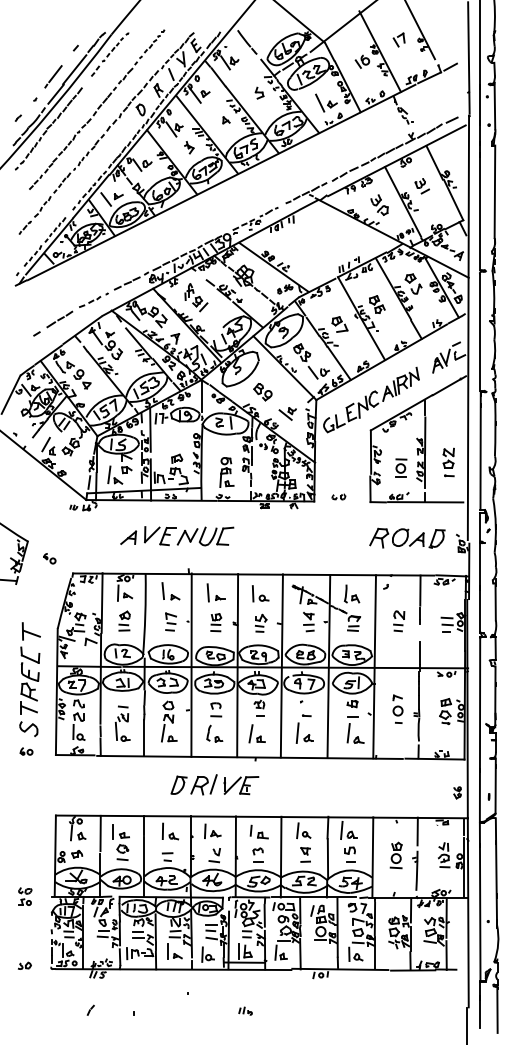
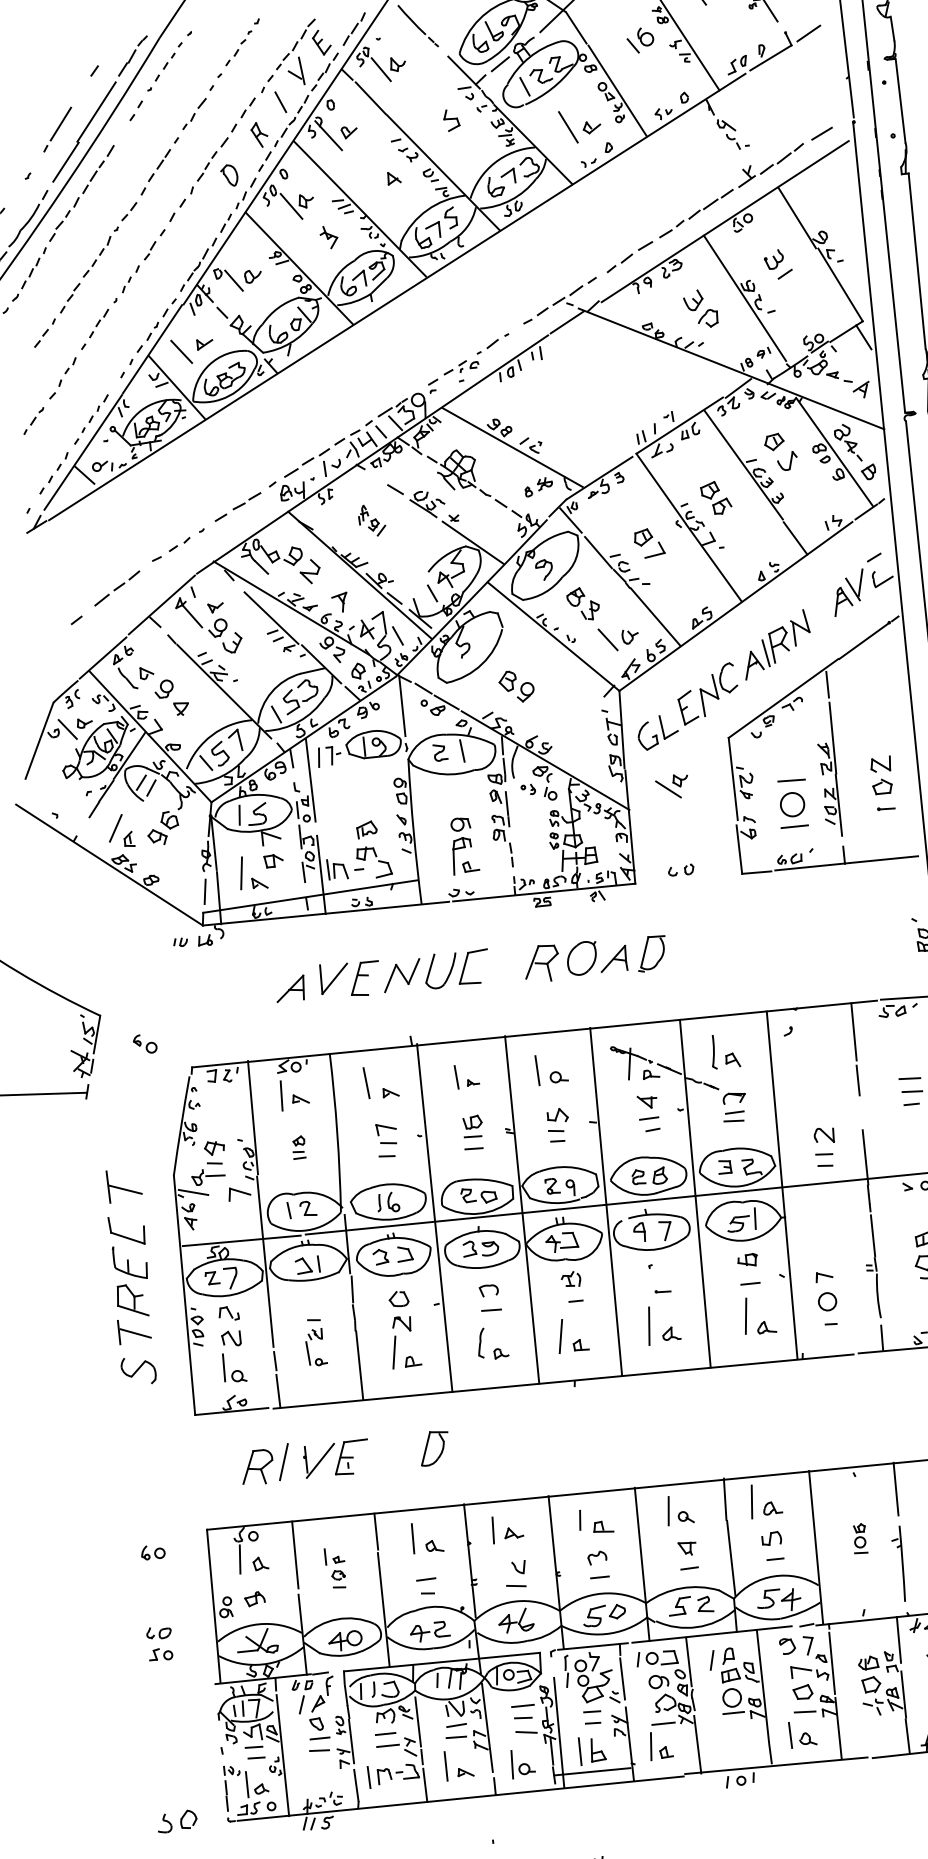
part: (196, 297) -> (372, 520), size x0.6
part: (287, 413) -> (671, 786), moved
part: (401, 467) -> (794, 802), size x1.4
part: (407, 537) -> (595, 956), moved
part: (215, 592) -> (465, 1075), size x0.7
part: (124, 620) -> (298, 1146), size x0.6
part: (399, 621) -> (825, 1147), moved
part: (397, 708) -> (826, 1297), moved
part: (122, 723) -> (315, 1342), size x0.7
part: (26, 751) -> (153, 1552), moved
part: (224, 784) -> (304, 1460), moved
part: (120, 842) -> (334, 1568), size x0.6
part: (395, 855) -> (858, 1538), size x0.6
part: (25, 896) -> (160, 1643), moved
part: (24, 965) -> (176, 1820), size x1.6

